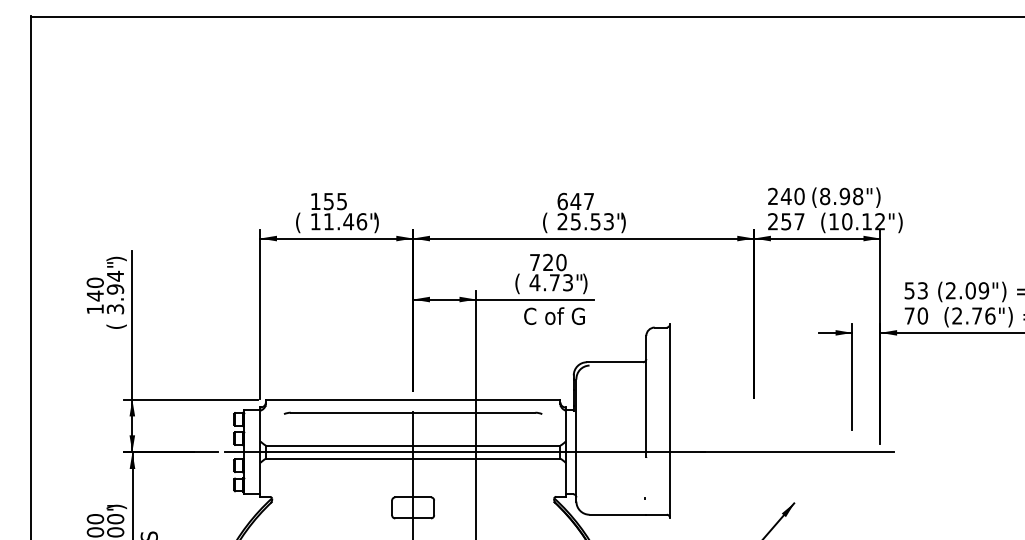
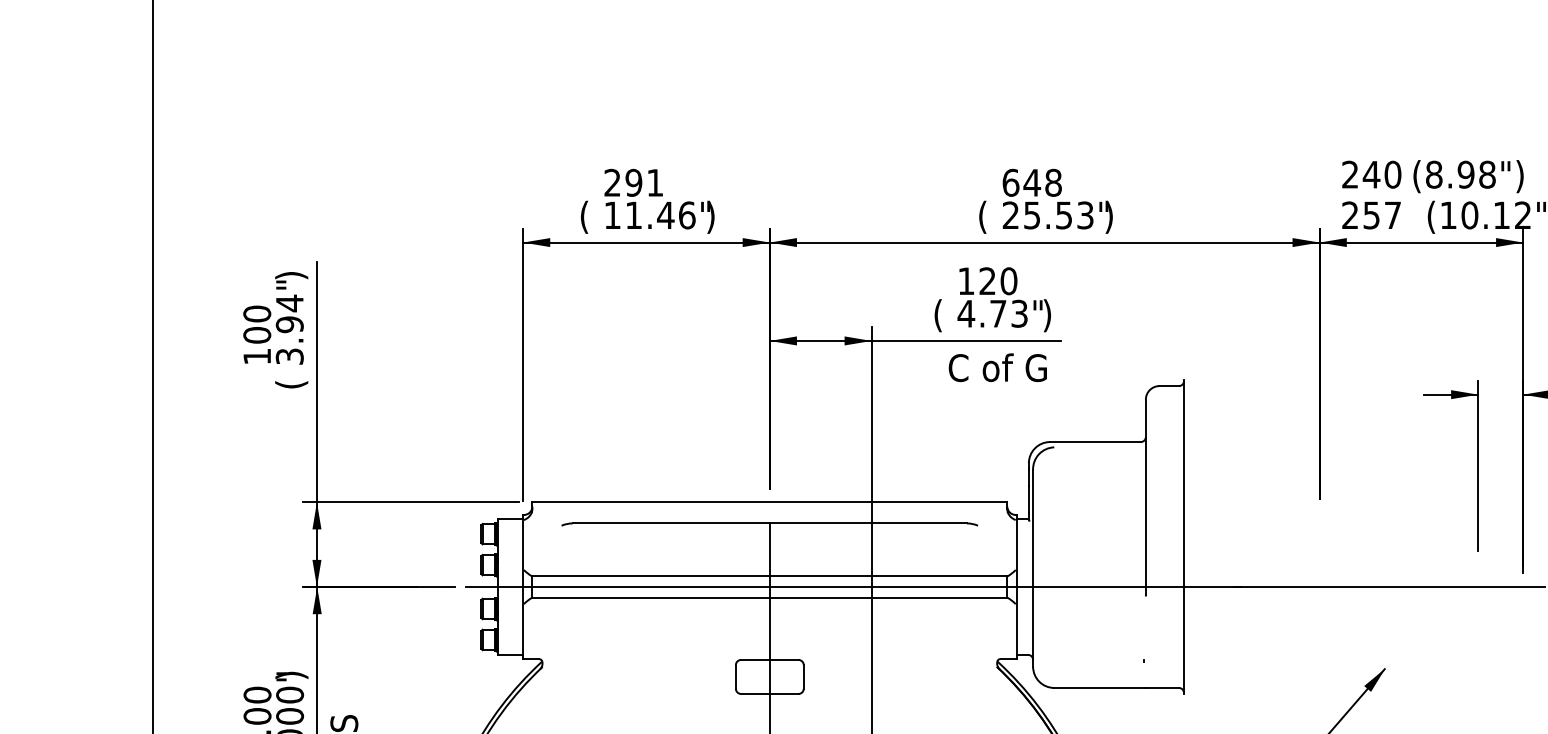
text: (328, 201) -> (633, 182), 155 -> 291
text: (589, 201) -> (1054, 182), 647 -> 648
text: (534, 262) -> (965, 281), 720 -> 120
text: (94, 295) -> (255, 334), 140 -> 100

